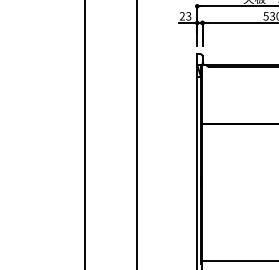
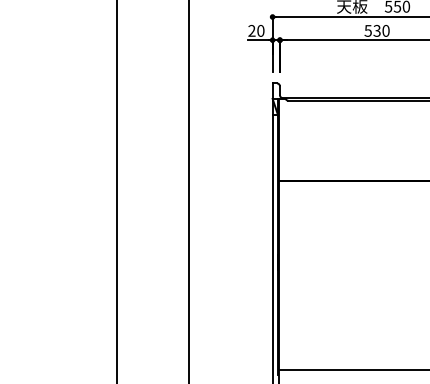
text: (188, 16) -> (260, 30), 23 -> 20

